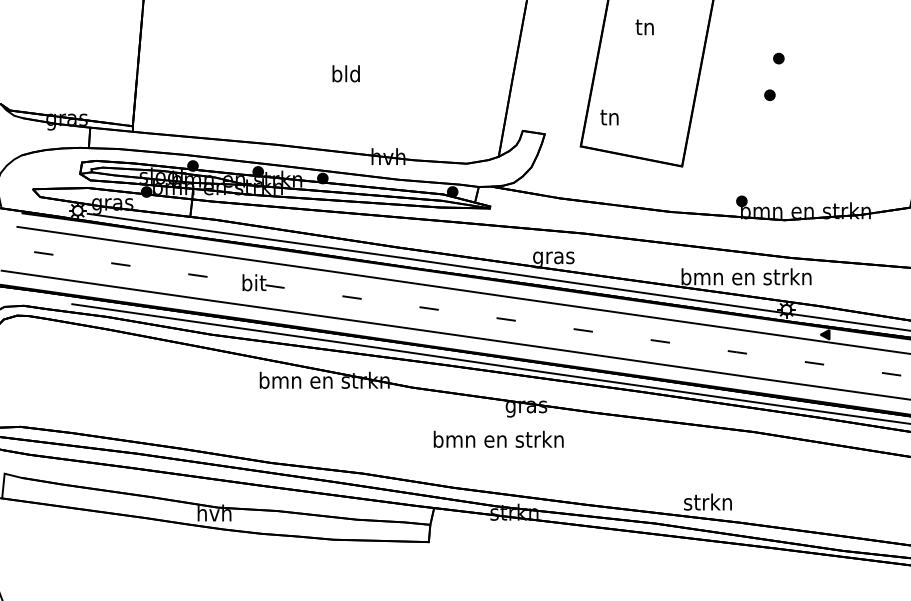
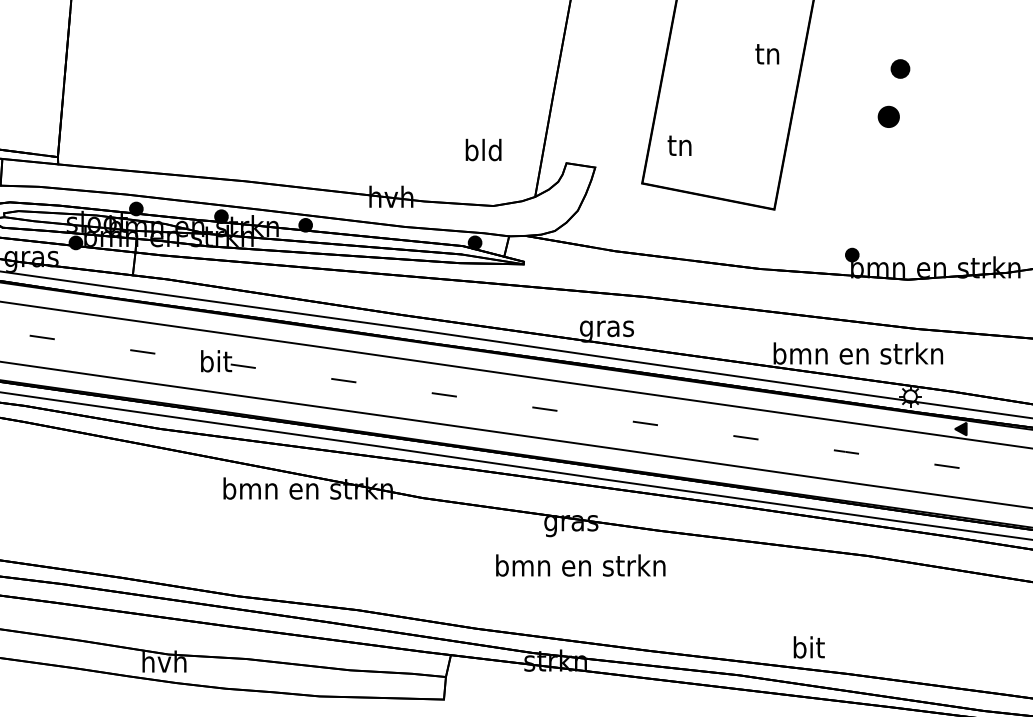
text: (644, 27) -> (767, 54), moved
part: (778, 58) -> (900, 68), size x1.4
text: (345, 73) -> (482, 149), moved
part: (769, 94) -> (888, 115), size x1.6
text: (498, 438) -> (580, 564), moved
text: (707, 501) -> (807, 646), strkn -> bit

